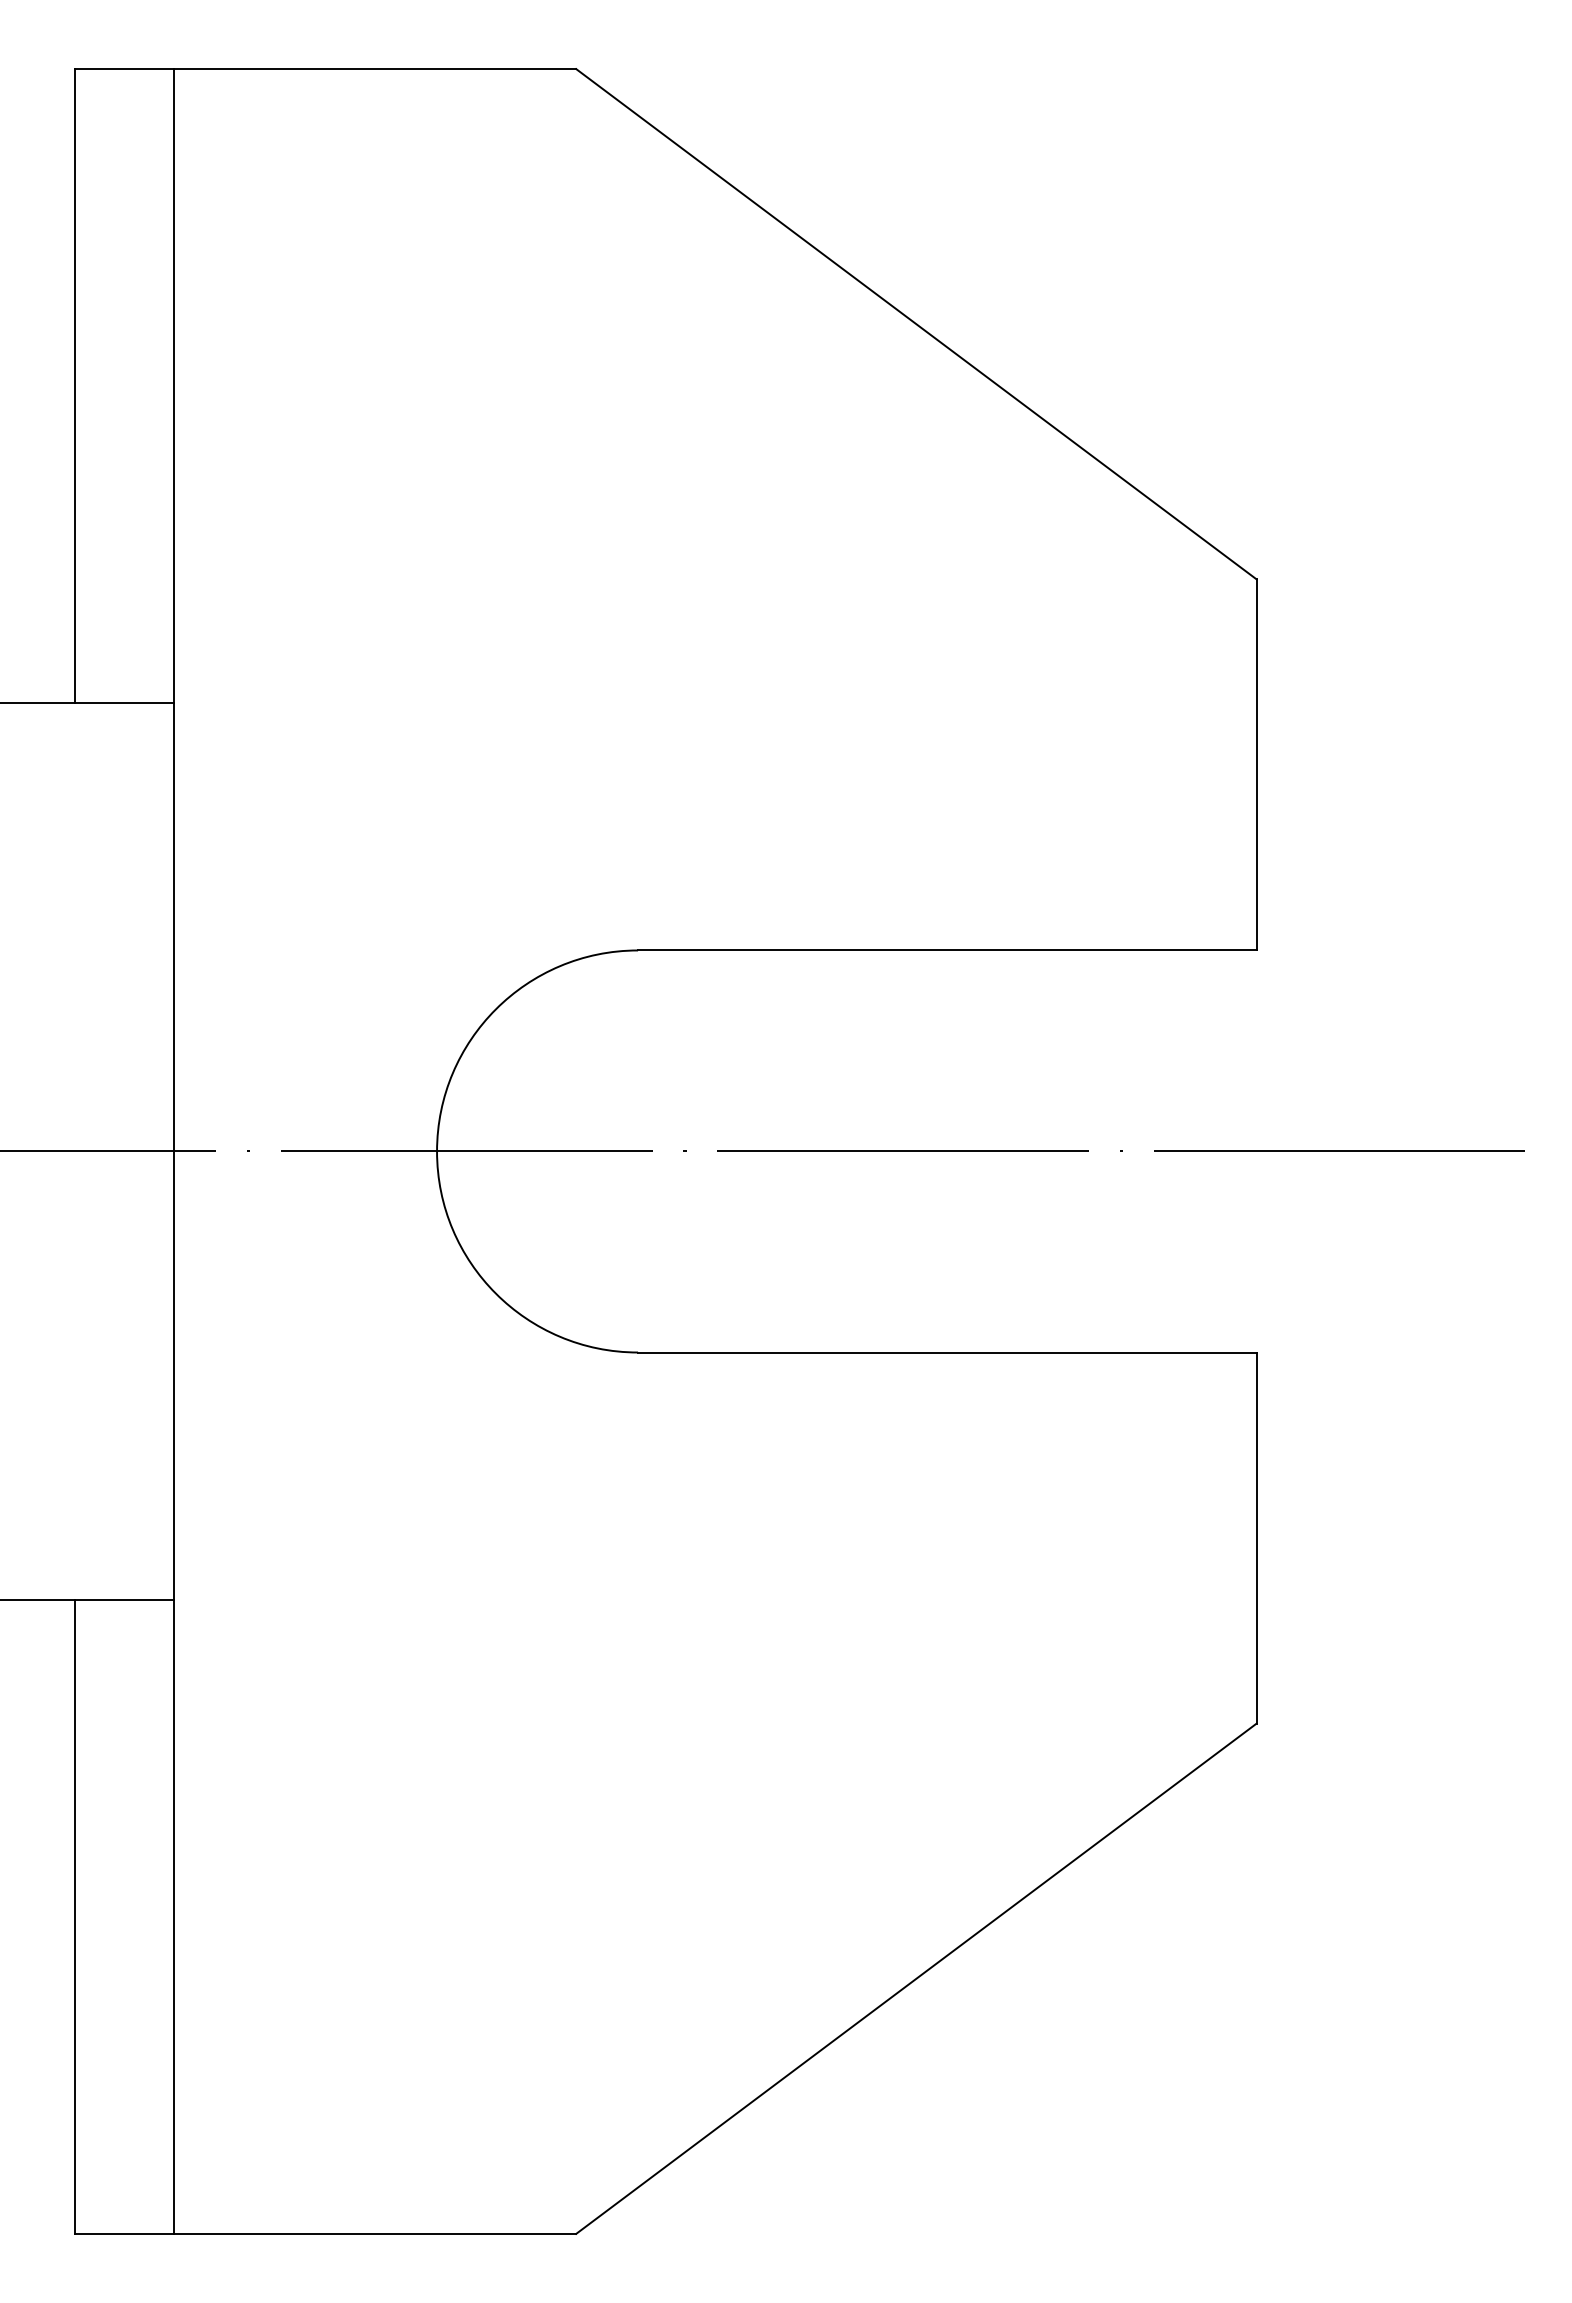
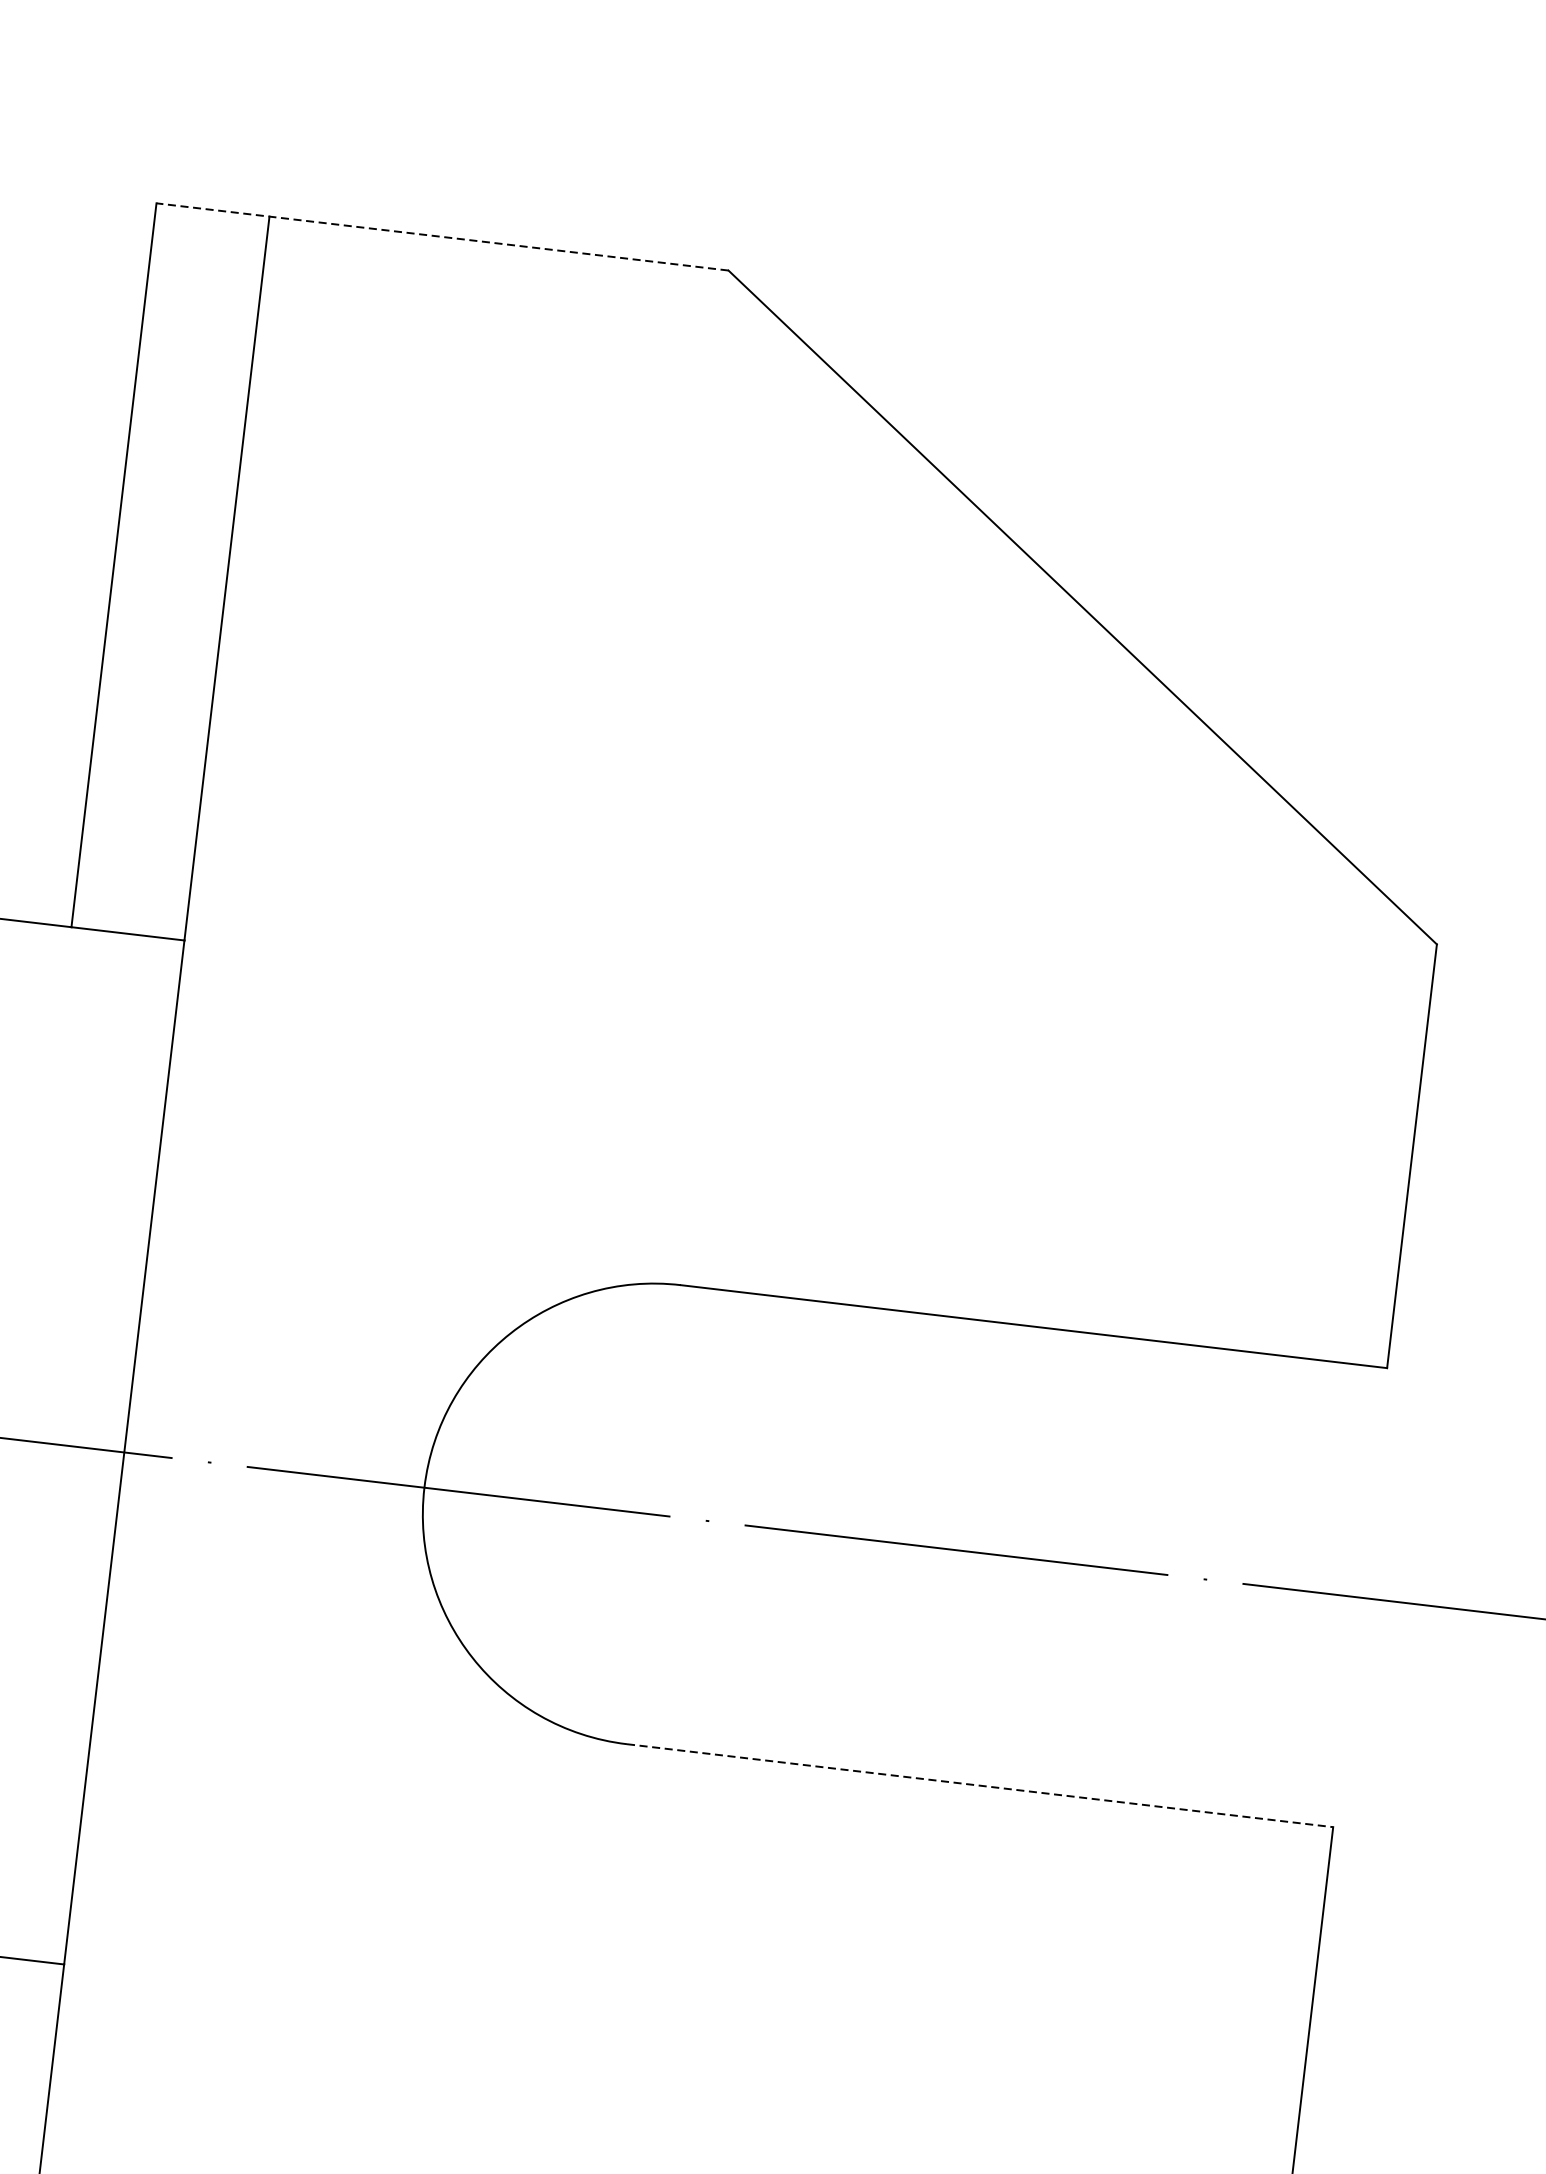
line: (325, 69) -> (442, 237), solid -> dashed
line: (947, 1352) -> (980, 1785), solid -> dashed

